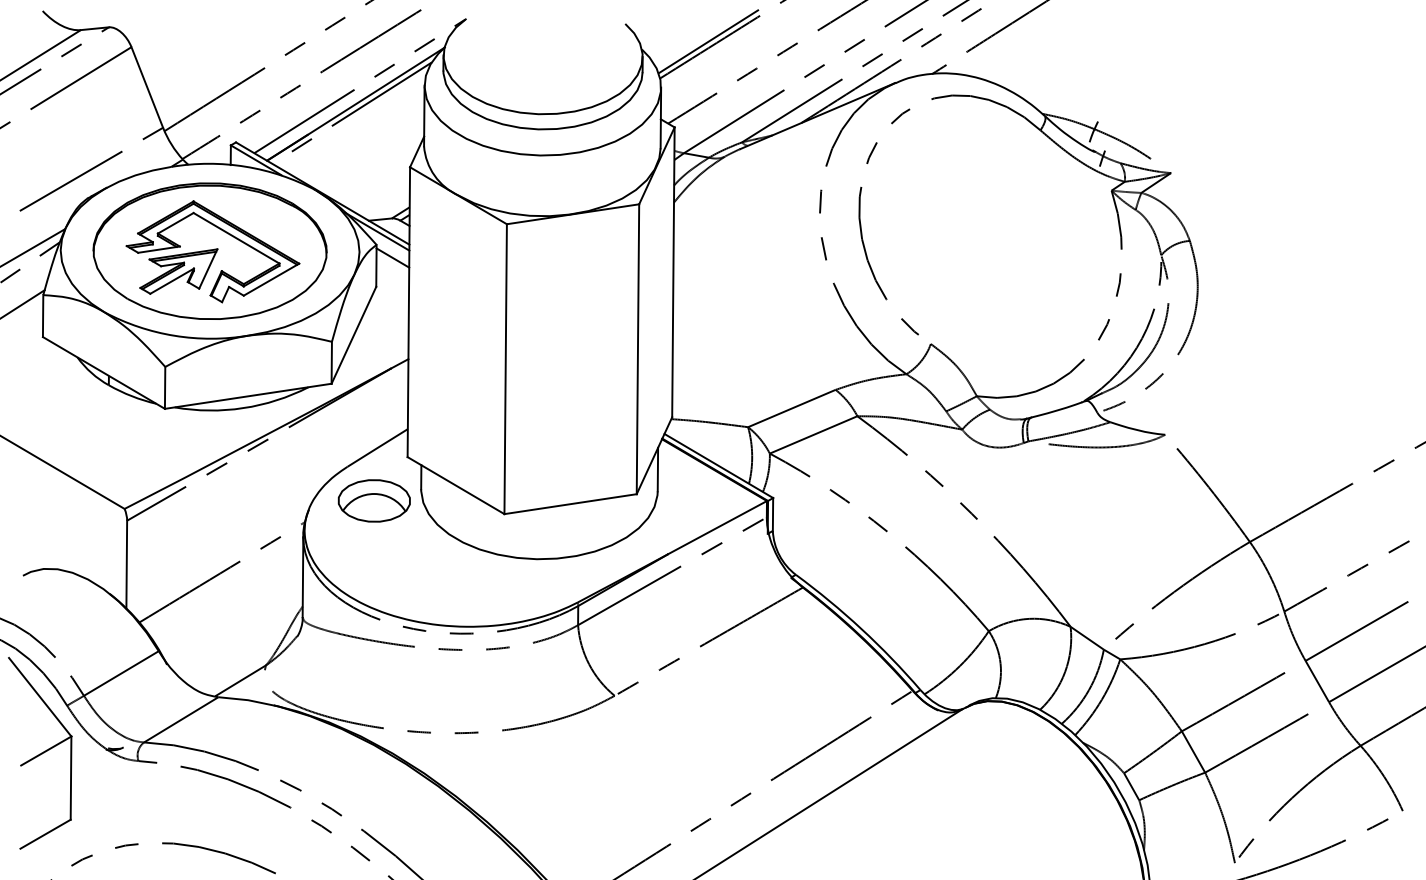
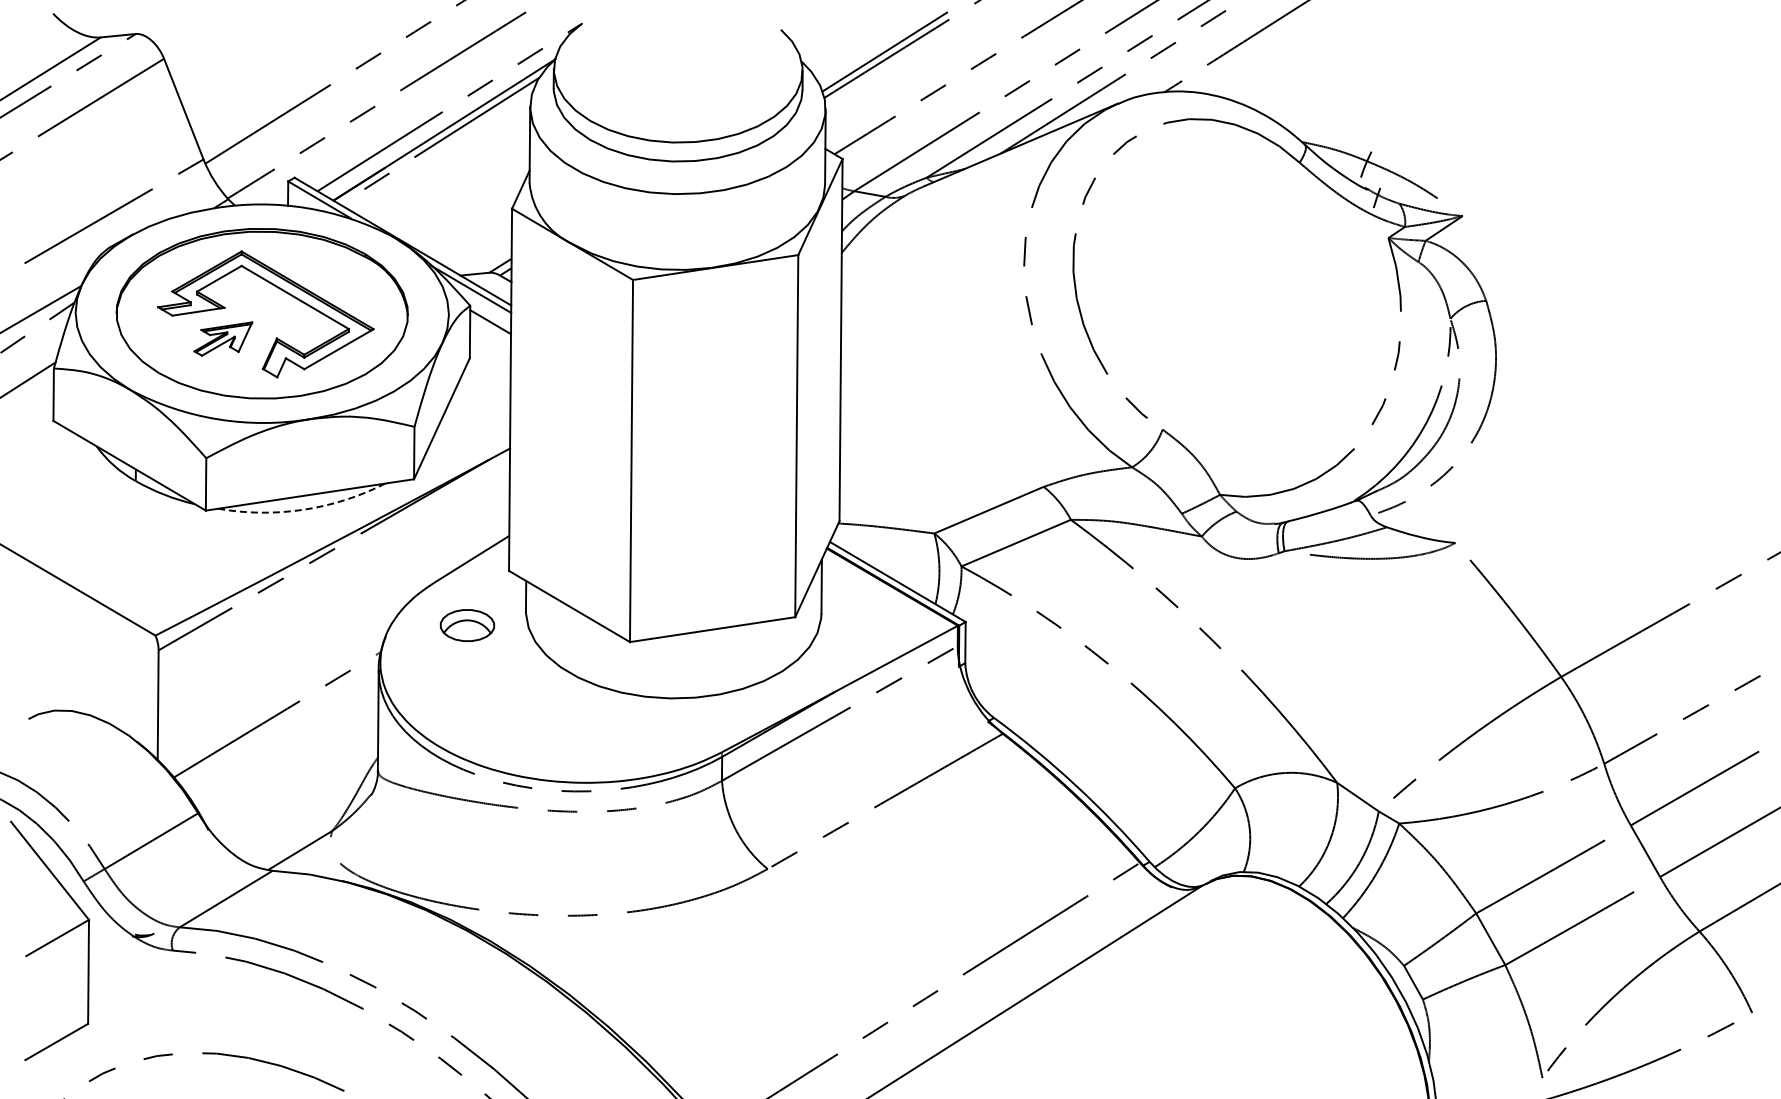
part: (179, 271) -> (223, 338), size x0.6
arc: (243, 407) -> (303, 509), solid -> dashed
part: (374, 500) -> (467, 625), size x0.6

